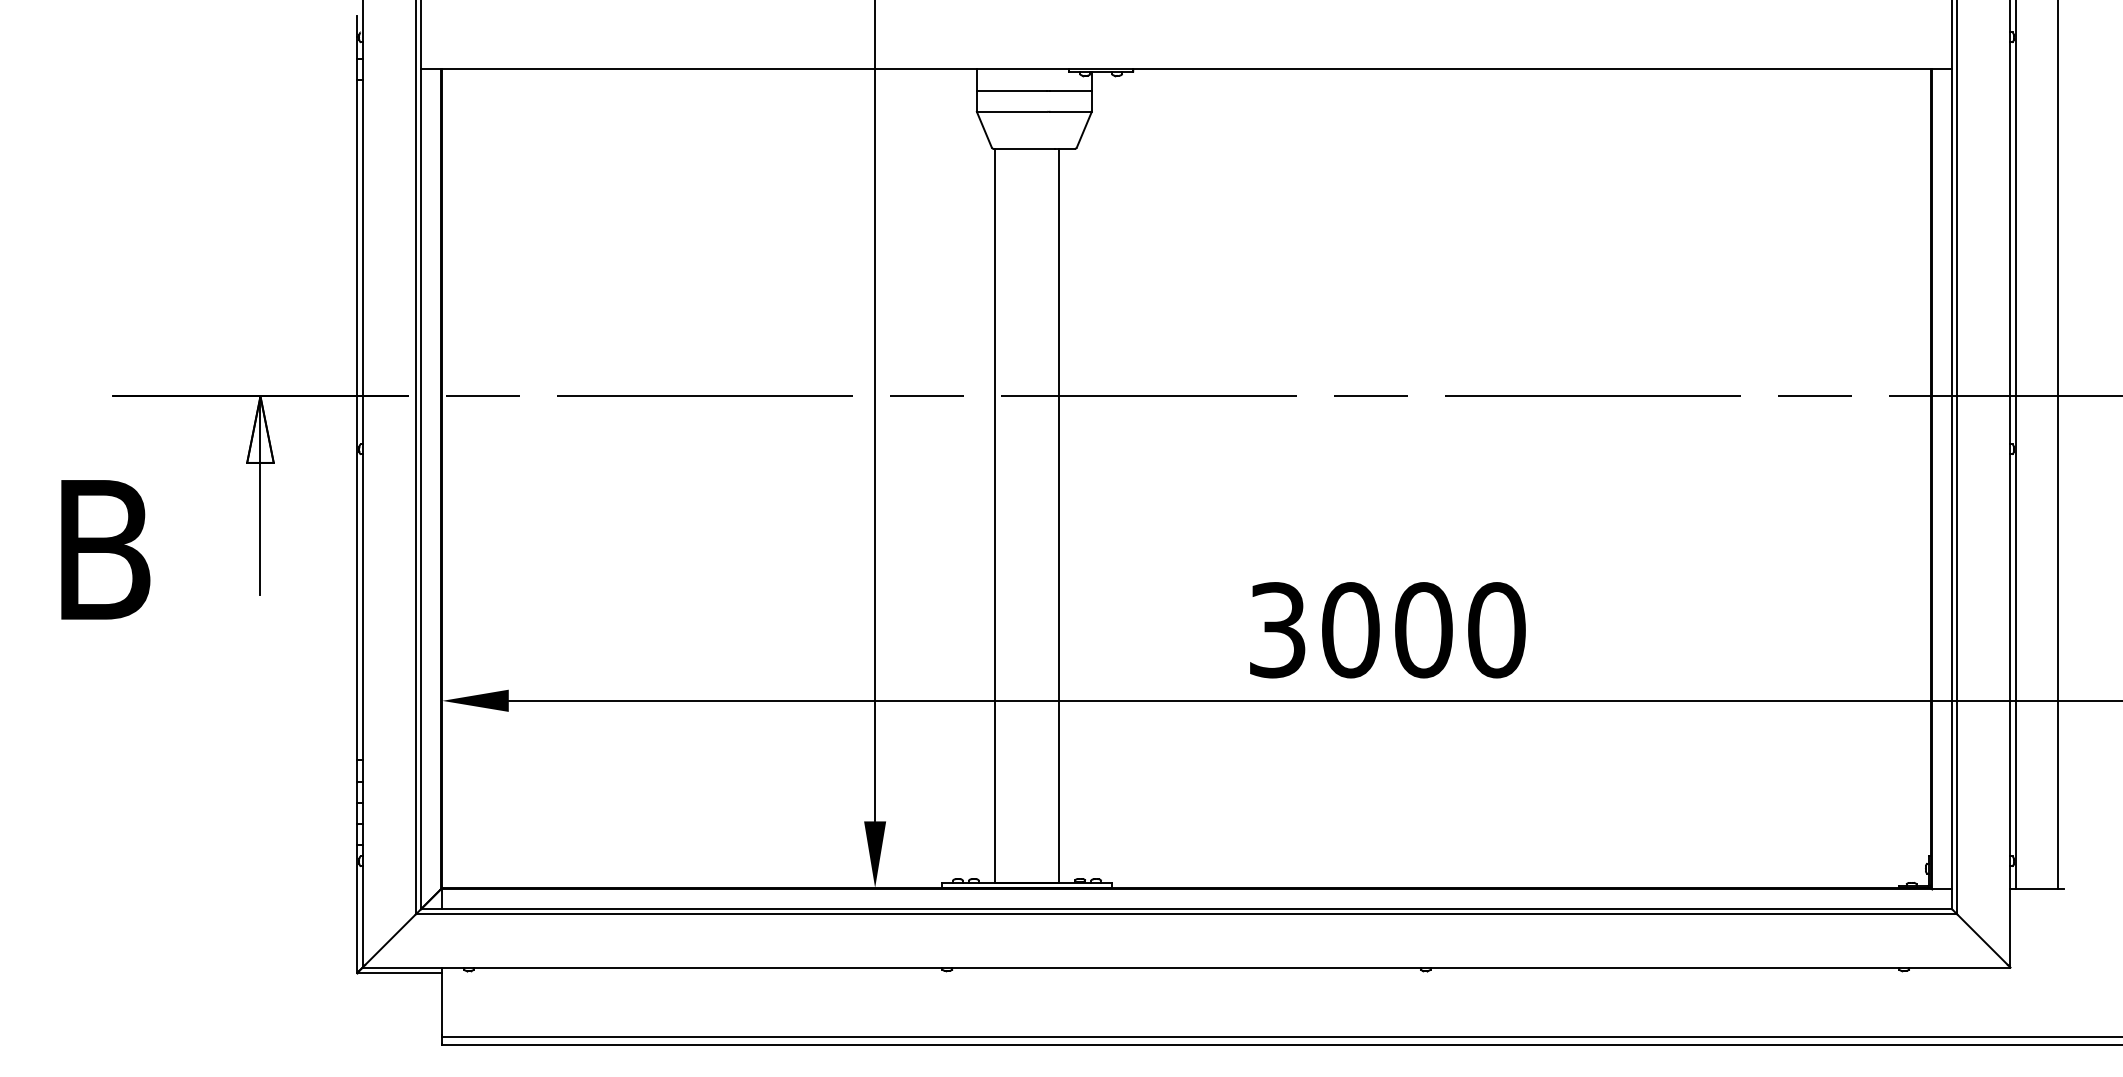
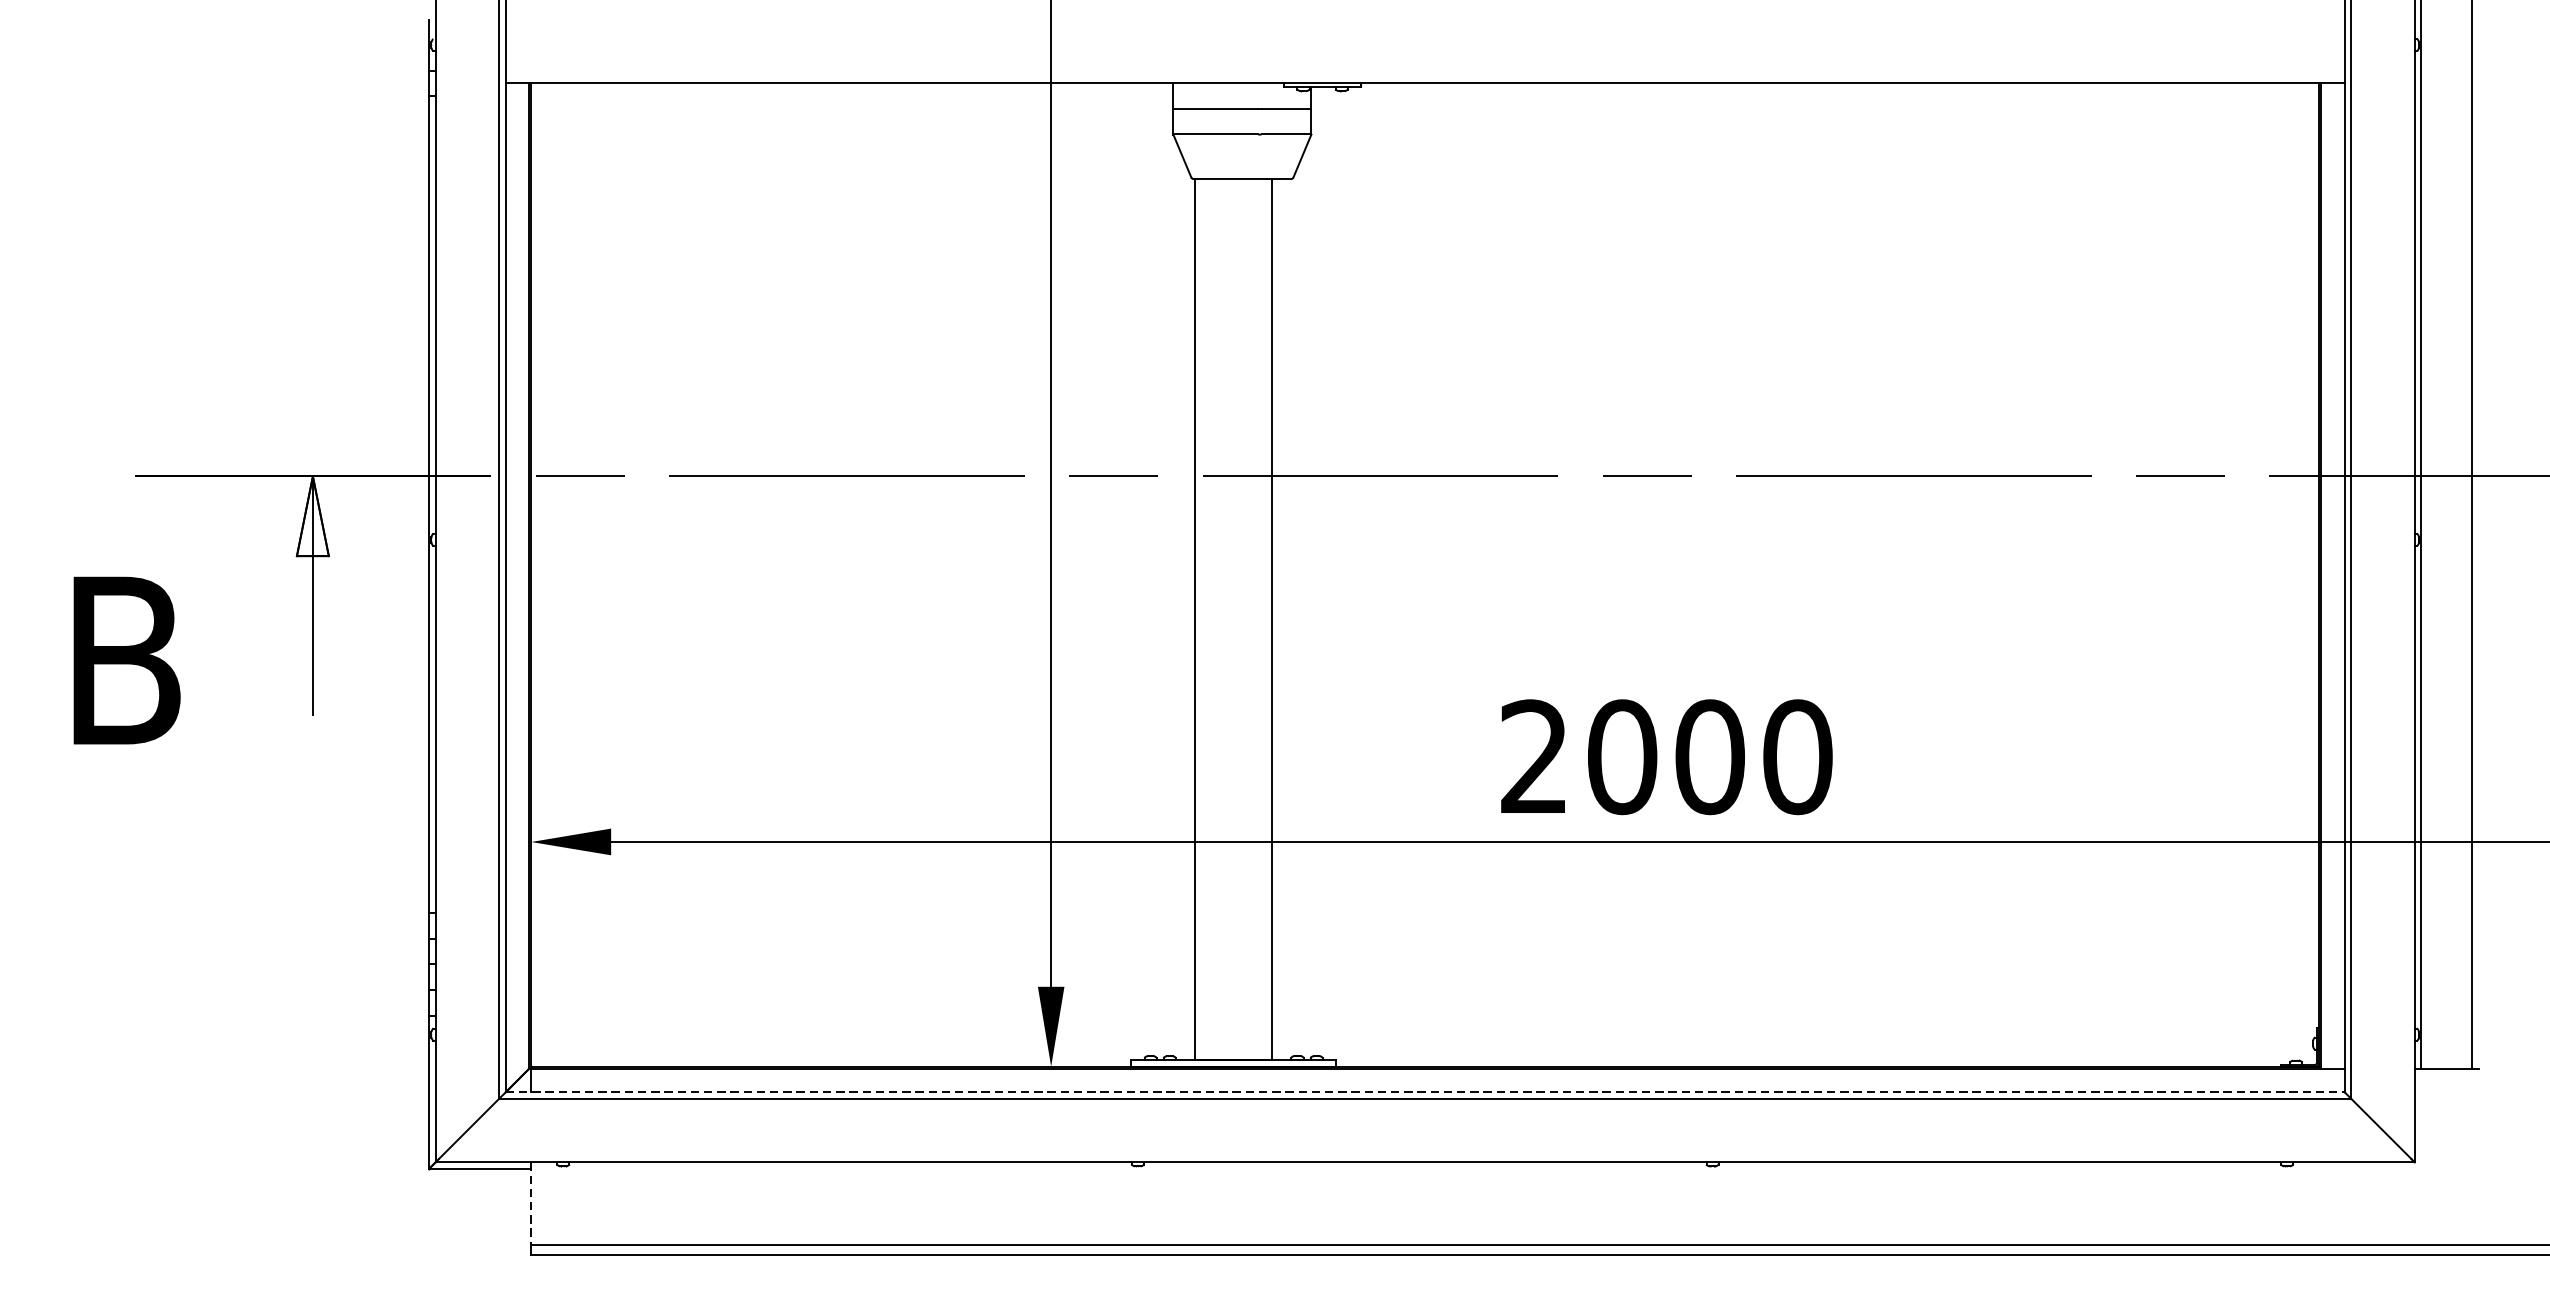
text: (1277, 630) -> (1534, 757), 3000 -> 2000
line: (1187, 909) -> (1426, 1092), solid -> dashed
line: (442, 1001) -> (531, 1203), solid -> dashed

